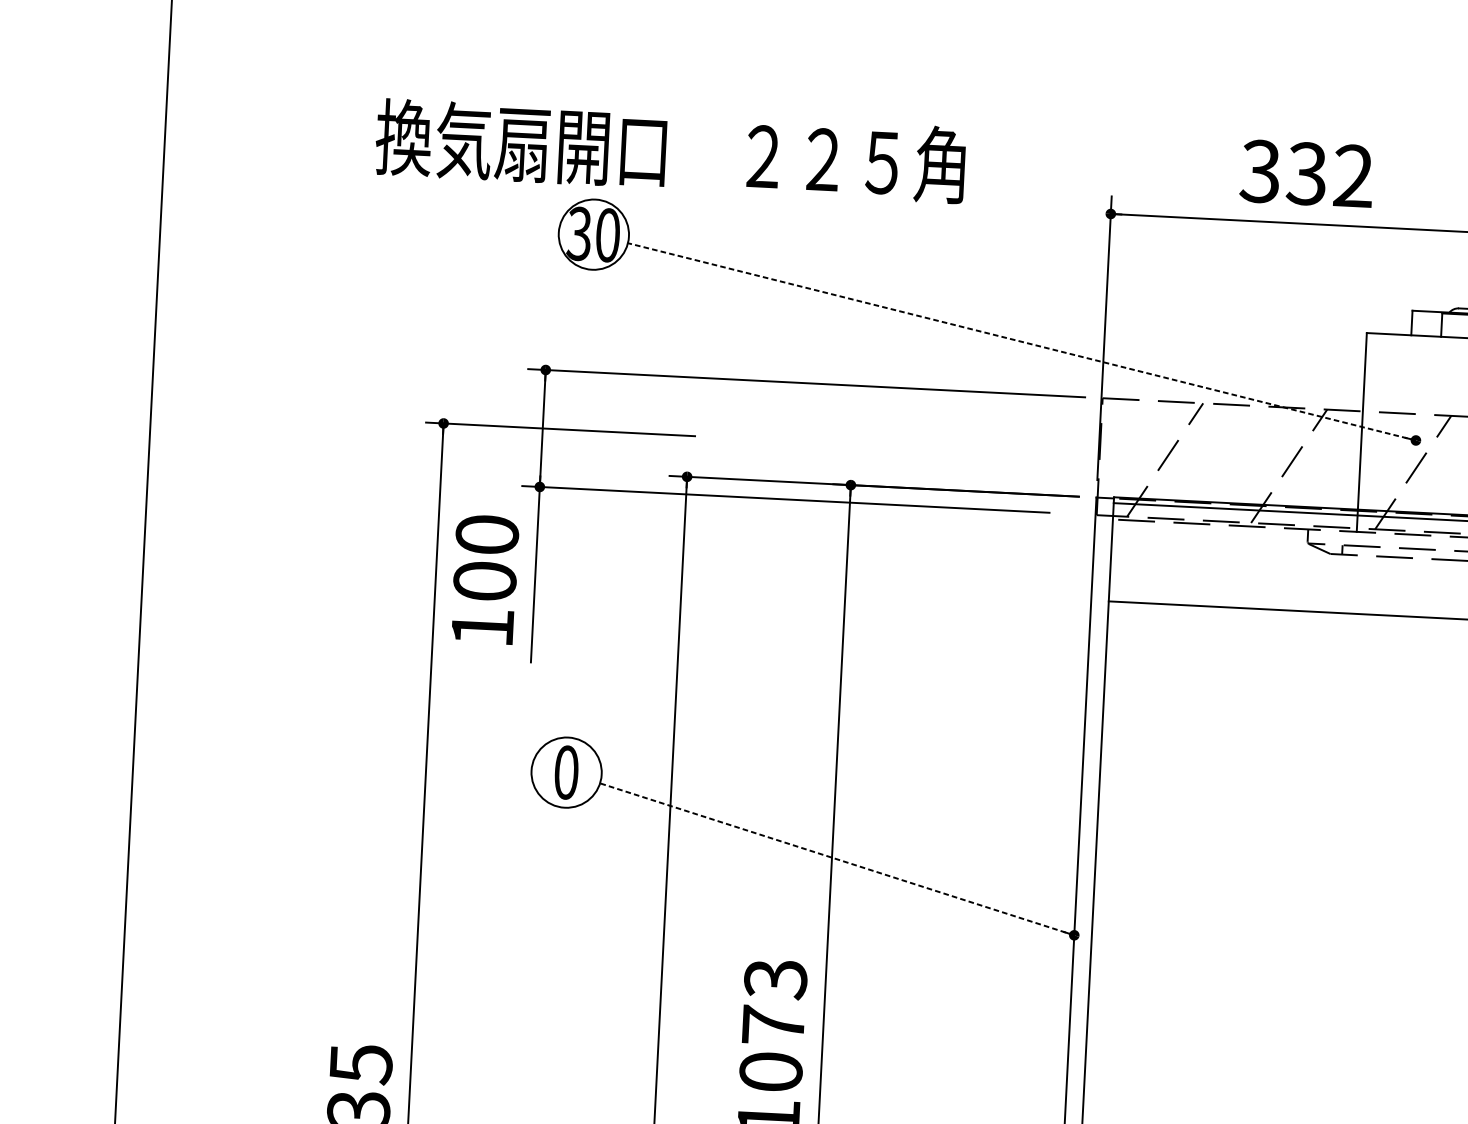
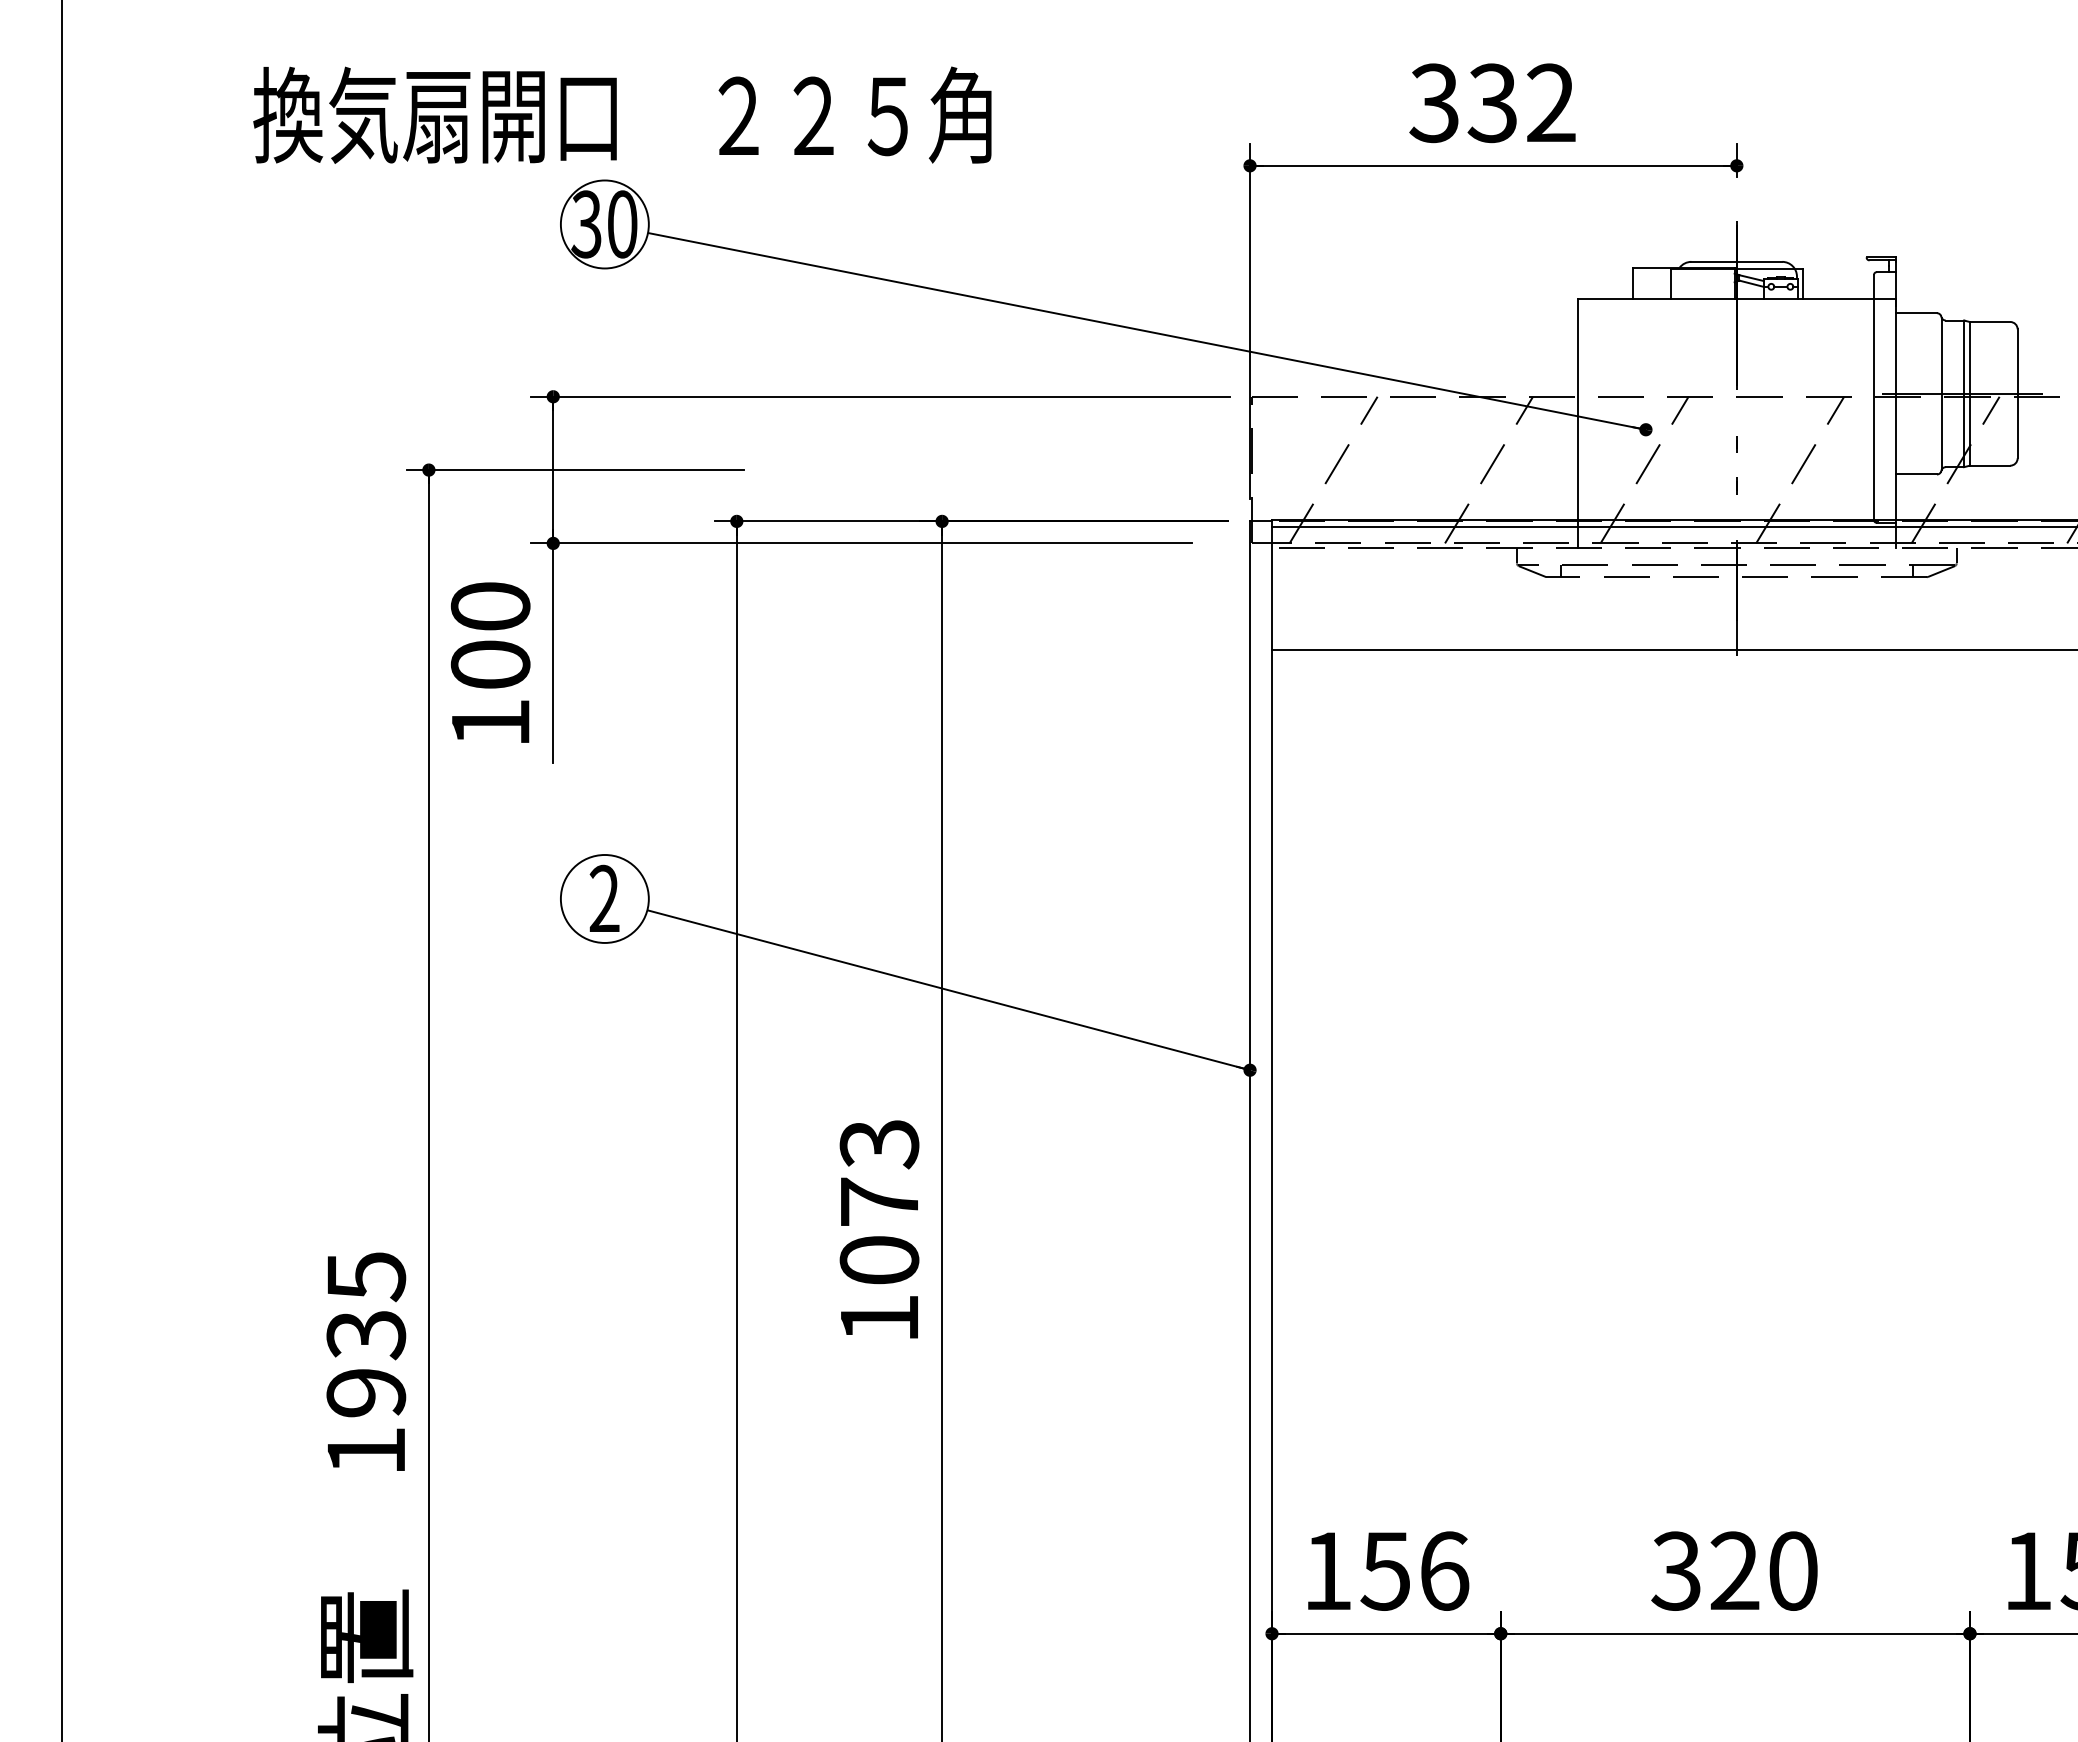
text: (670, 150) -> (622, 114), moved
line: (1021, 341) -> (1146, 331), dashed -> solid
text: (566, 772) -> (604, 898), 0 -> 2
line: (837, 859) -> (948, 990), dashed -> solid

